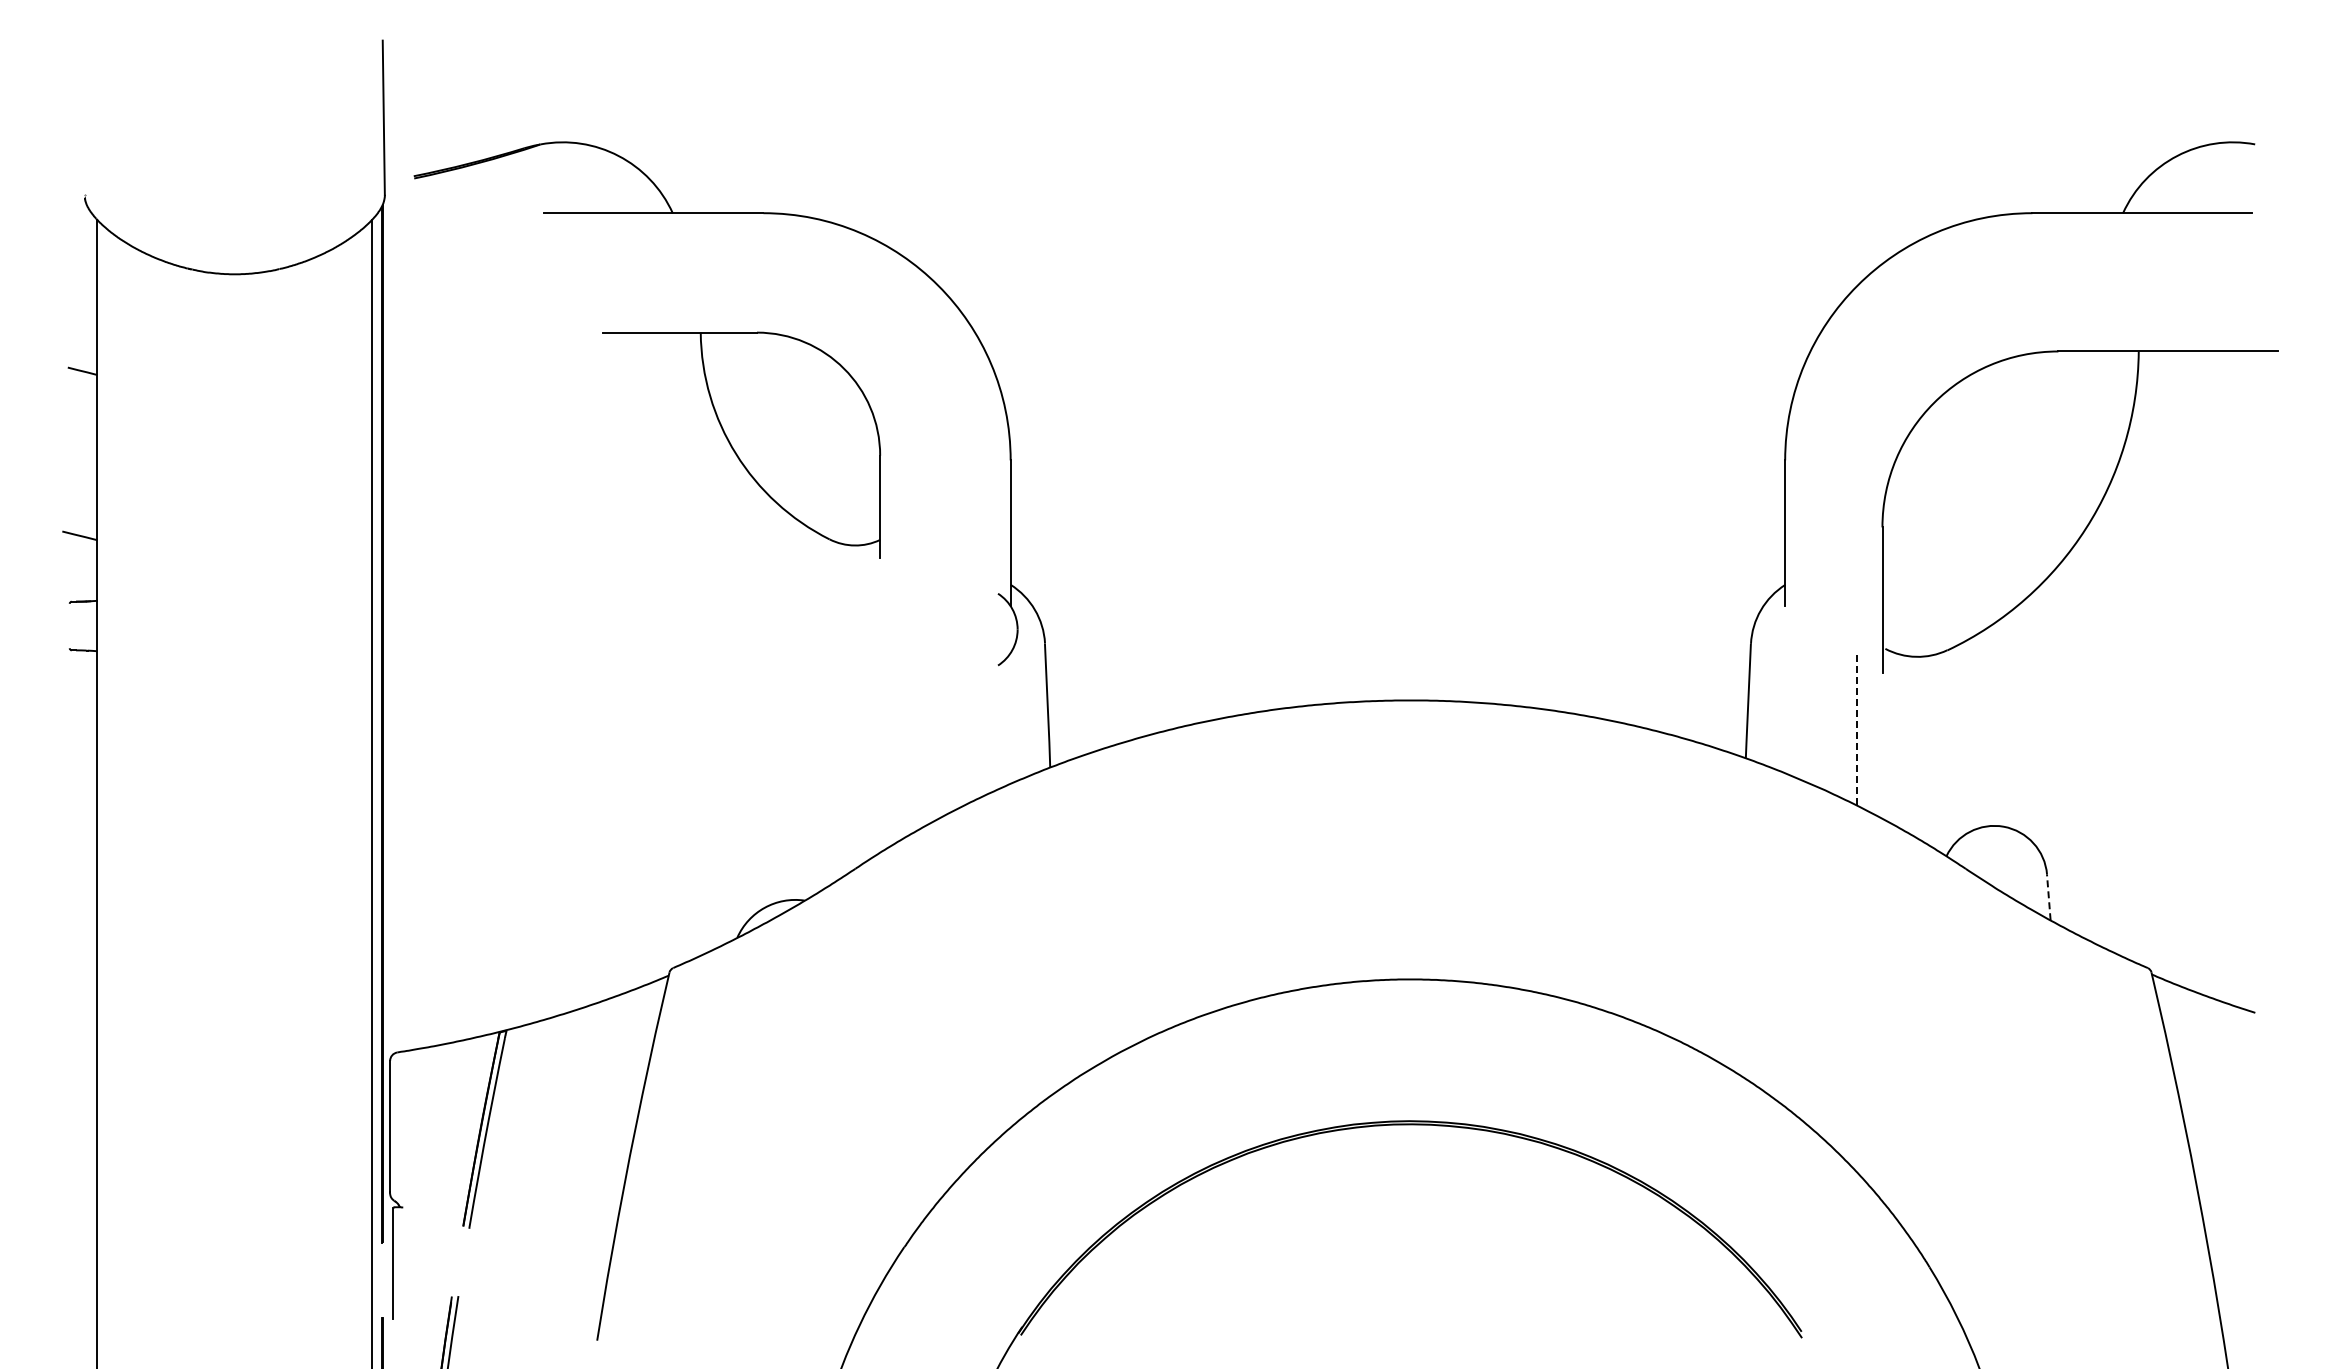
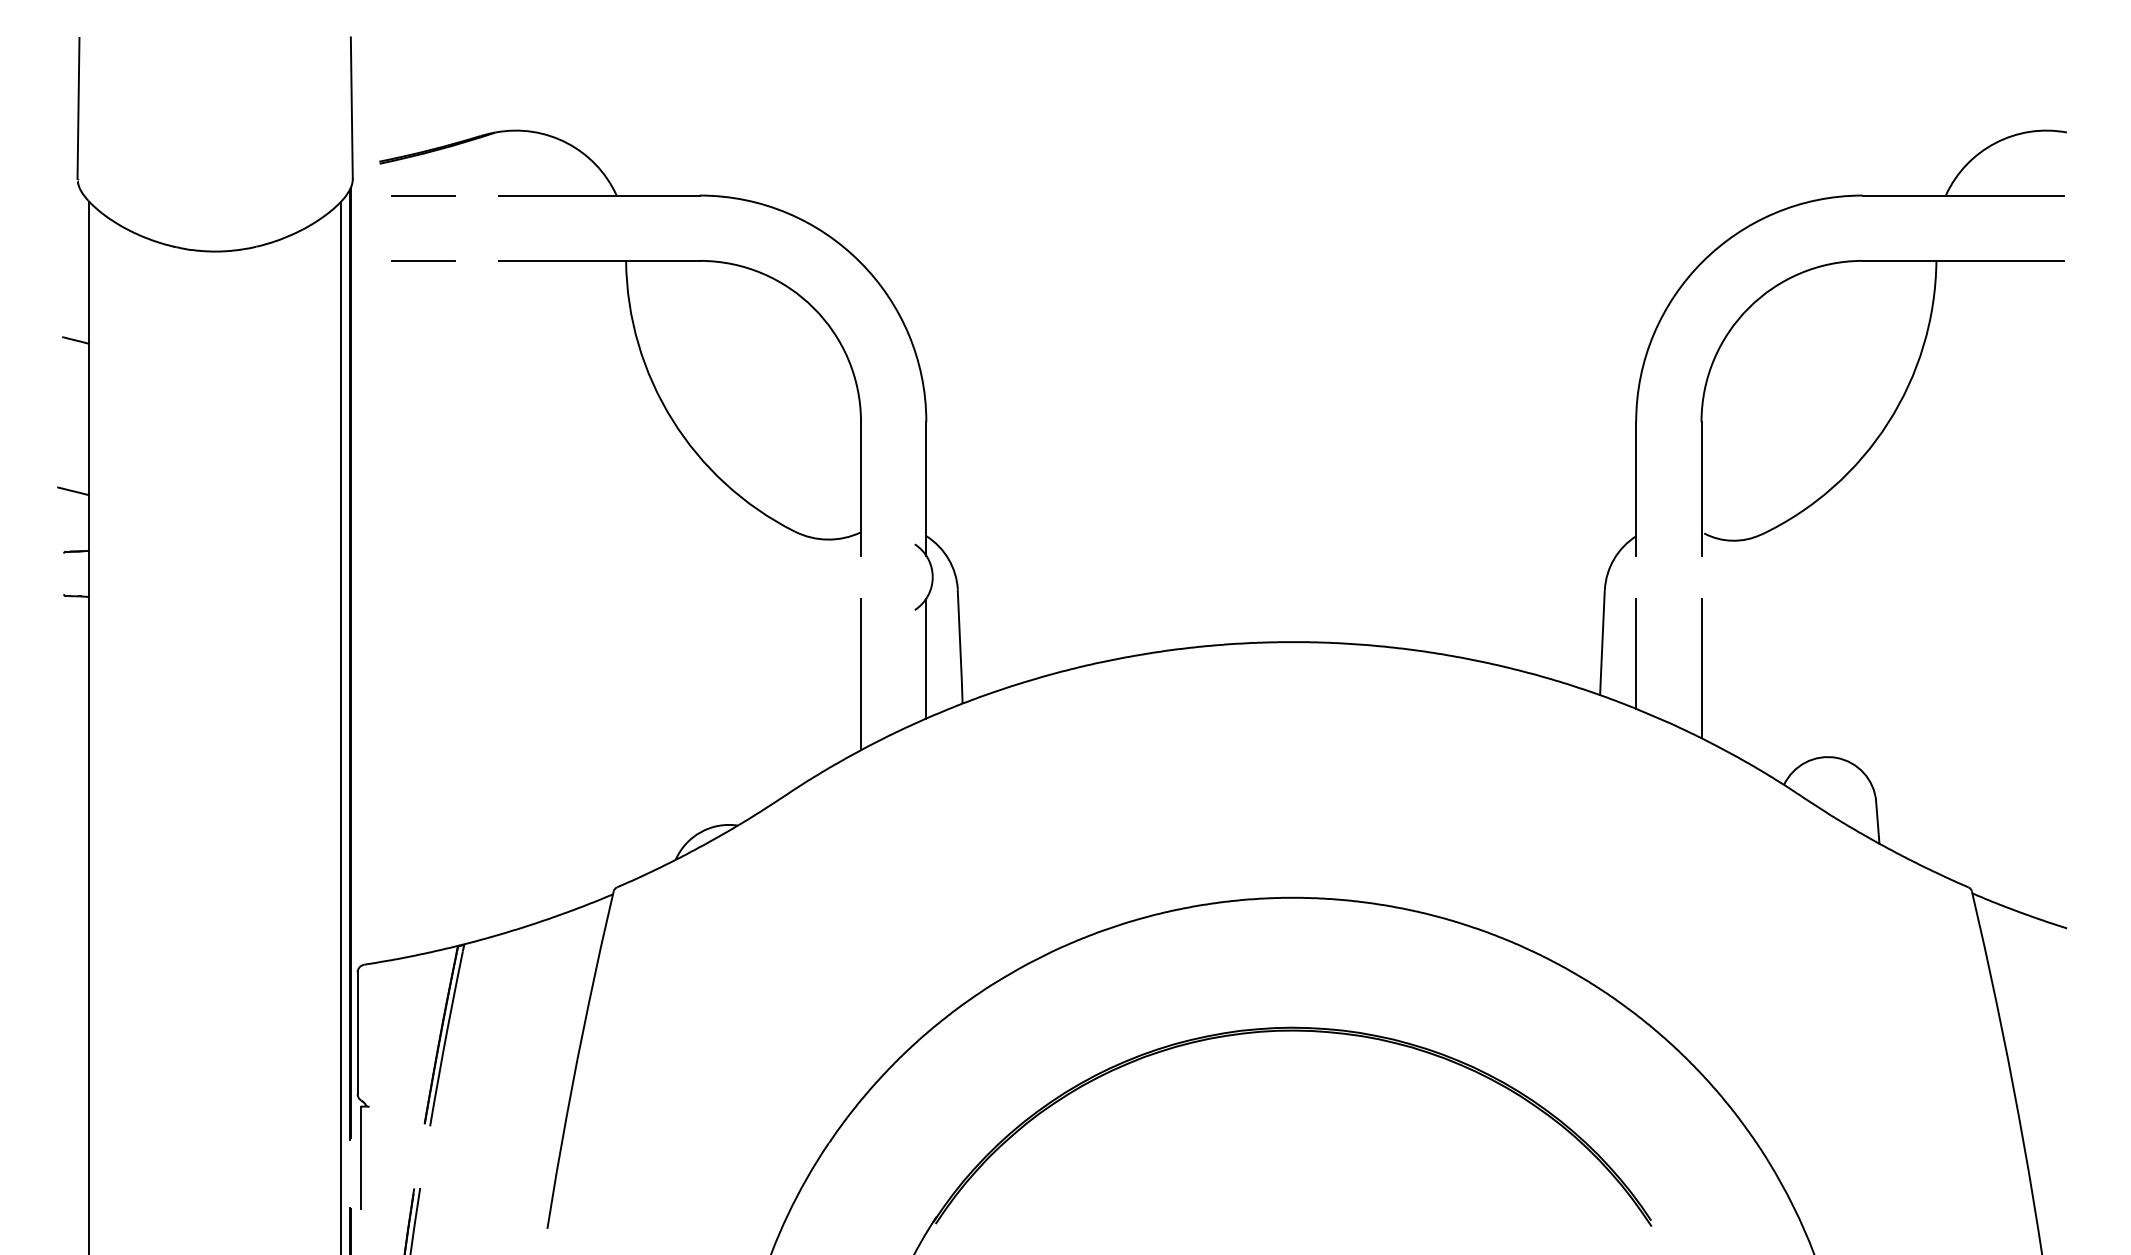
line: (85, 118) -> (78, 108), added
line: (461, 213) -> (423, 195), added
line: (461, 283) -> (423, 259), added
part: (741, 444) -> (679, 407), size x1.43
part: (2091, 517) -> (1893, 413), moved
line: (1785, 713) -> (1636, 654), added
line: (1010, 718) -> (926, 658), added
line: (1856, 728) -> (1701, 667), dashed -> solid
line: (939, 735) -> (861, 674), added
line: (2048, 897) -> (1877, 822), dashed -> solid

